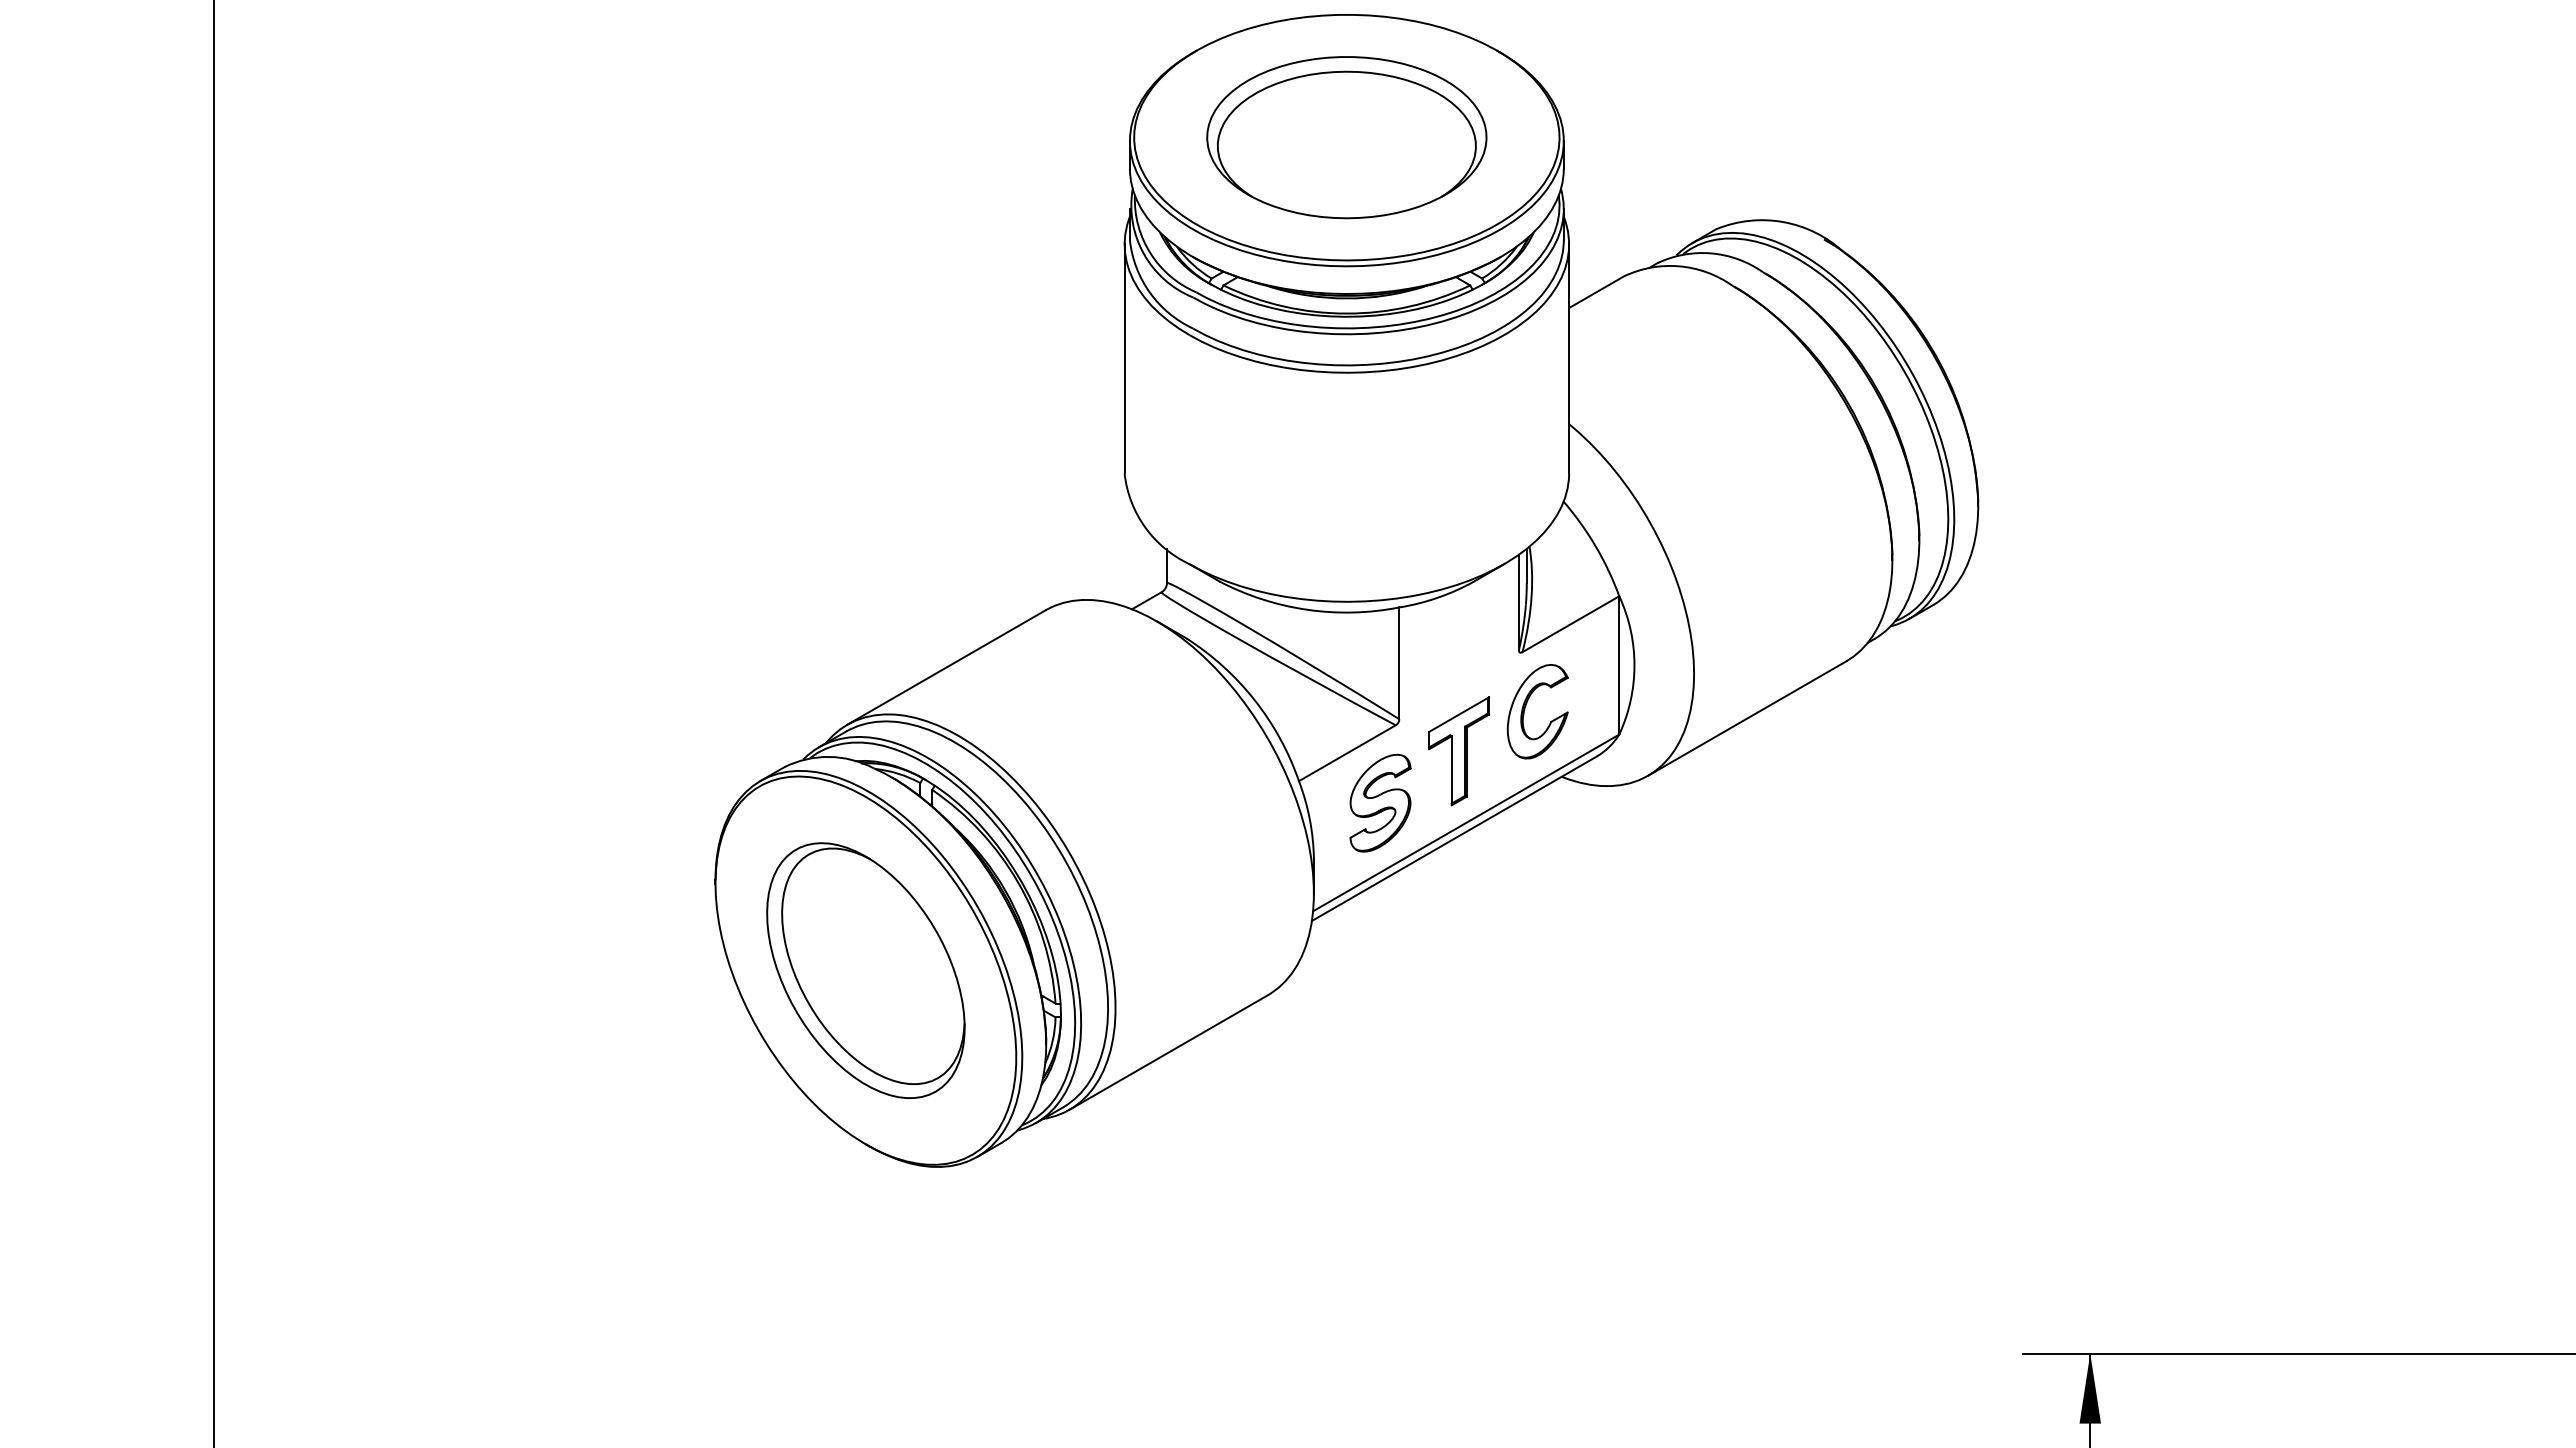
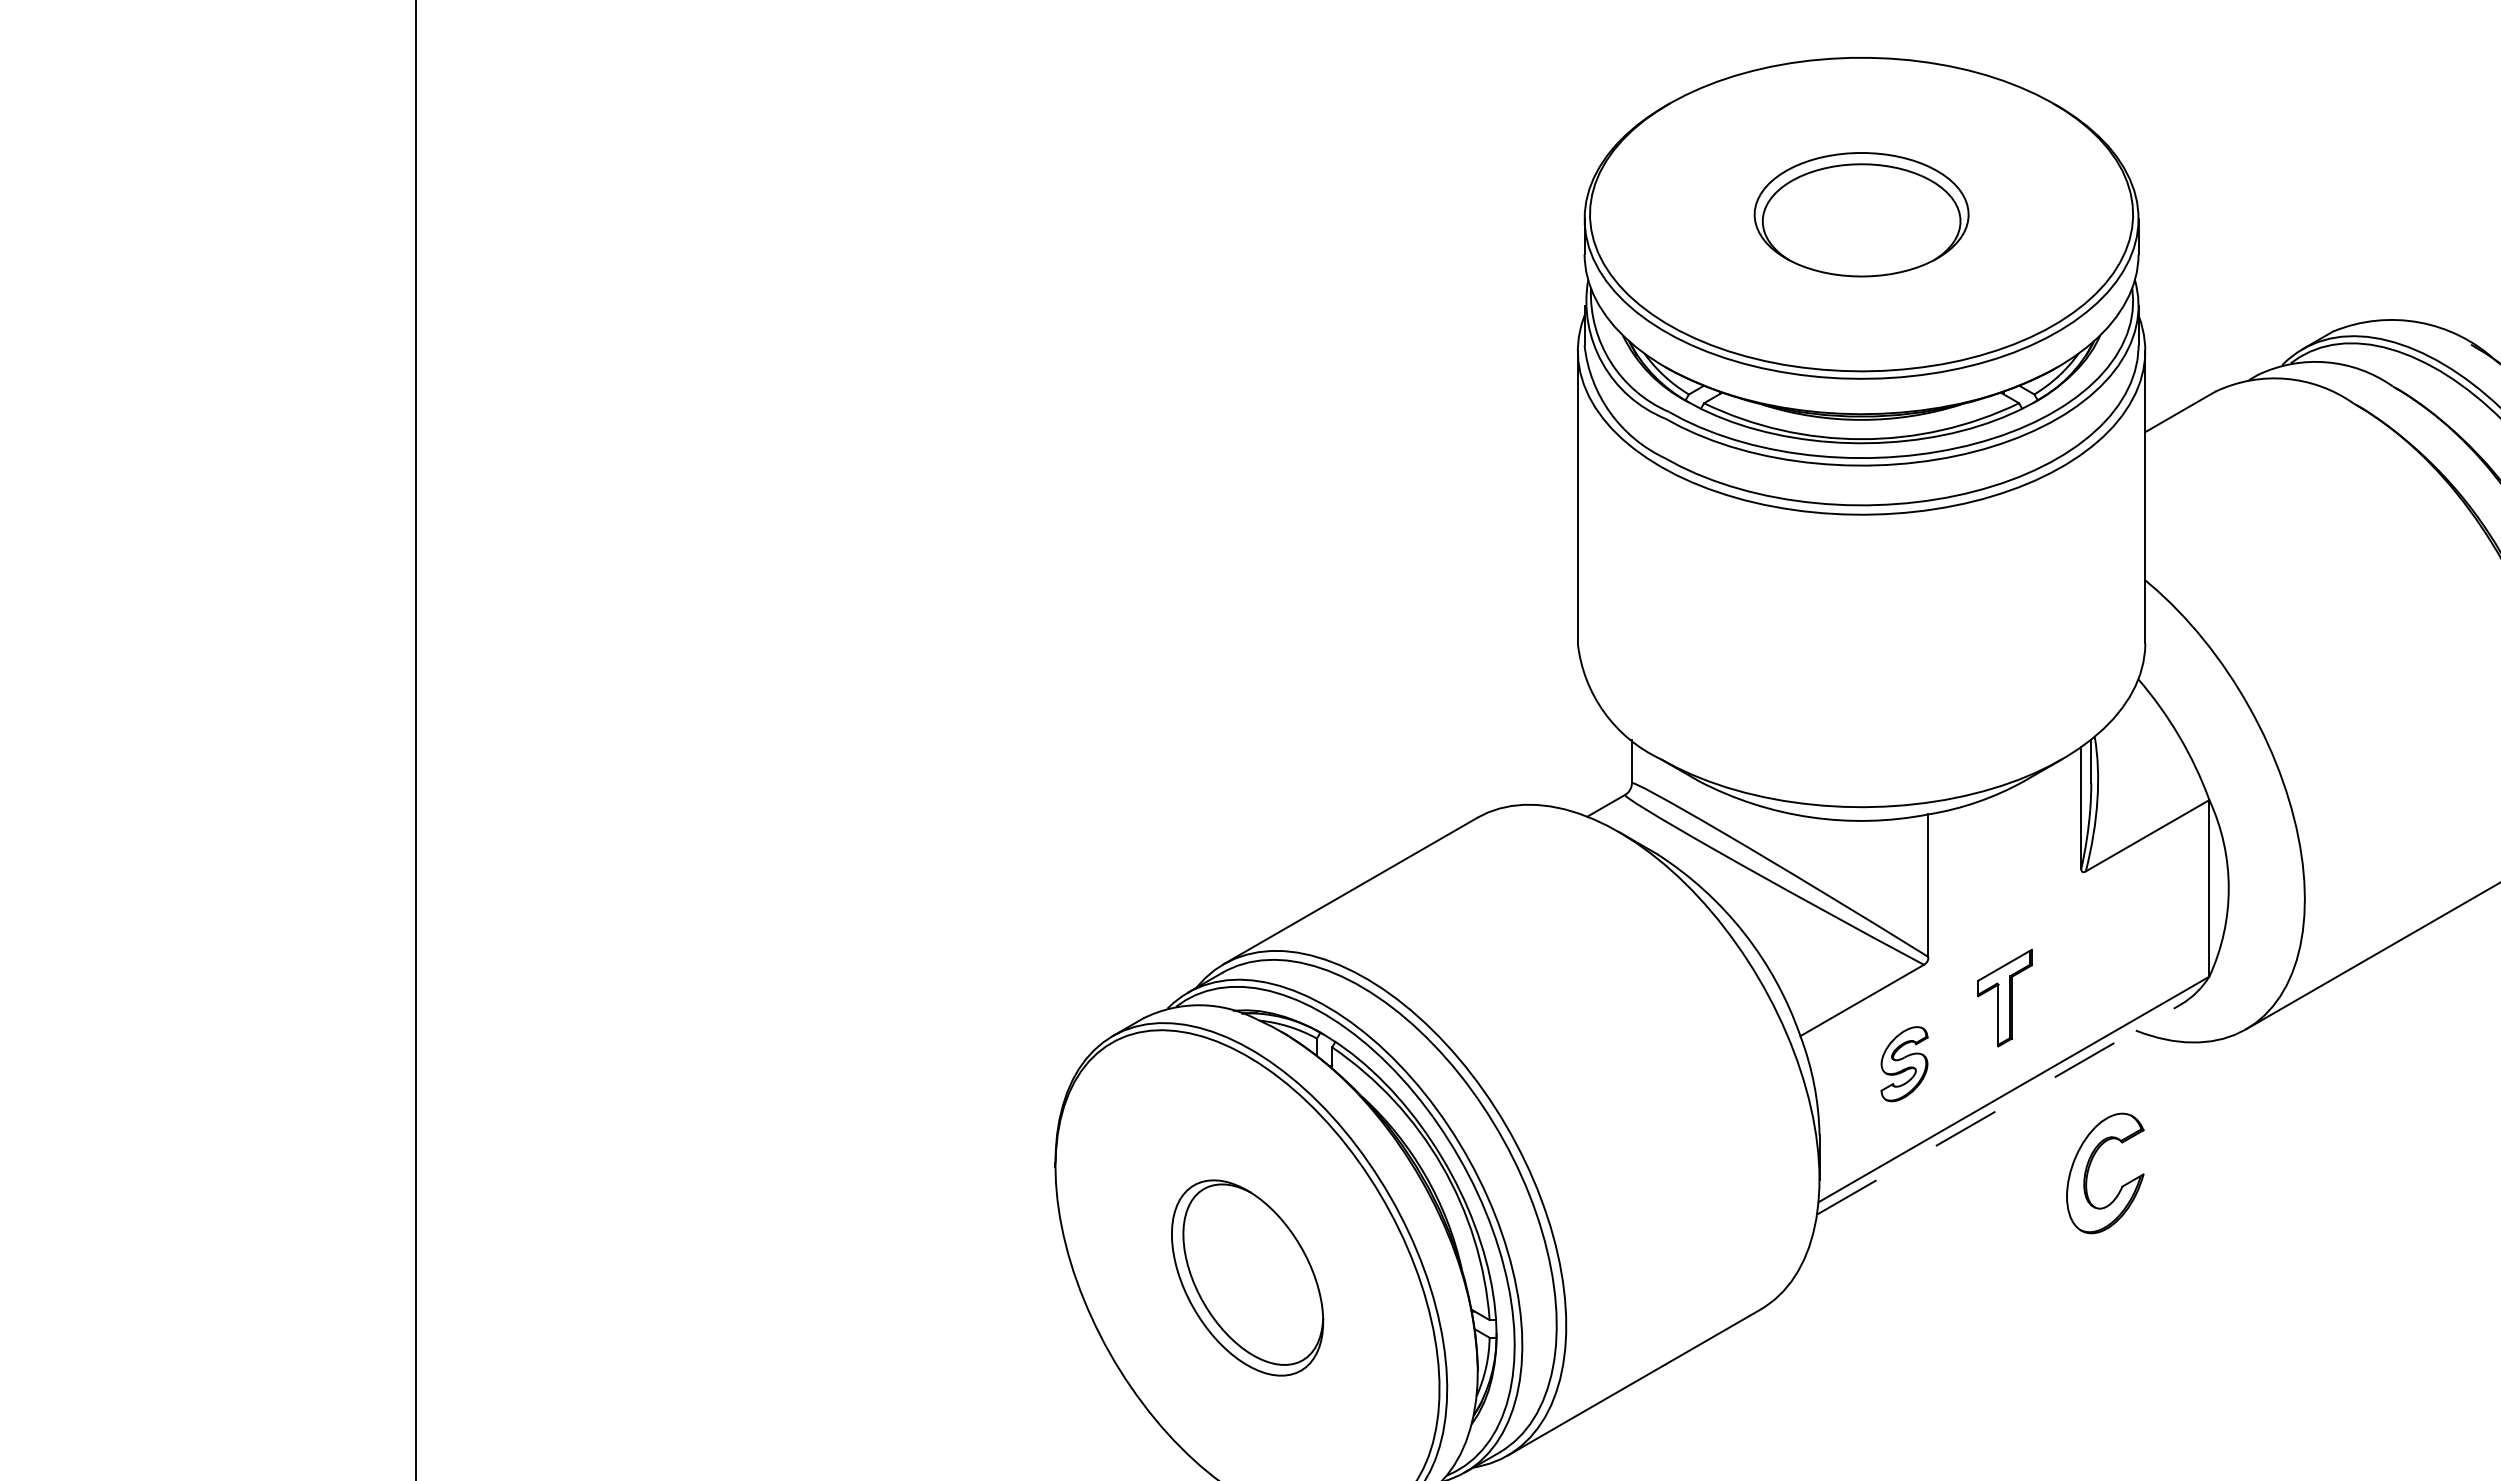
part: (1346, 137) -> (1861, 214), size x0.6
part: (1526, 706) -> (2090, 1166), moved
part: (1459, 751) -> (2005, 998), size x0.7
part: (1380, 802) -> (1904, 1063), size x0.6
line: (1454, 838) -> (1998, 1109), solid -> dashed
part: (865, 970) -> (1247, 1277), size x0.6

